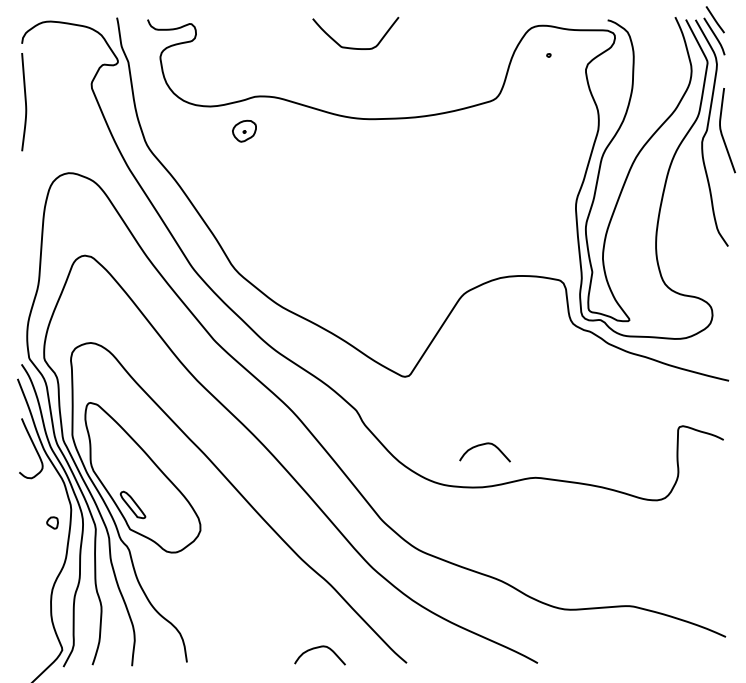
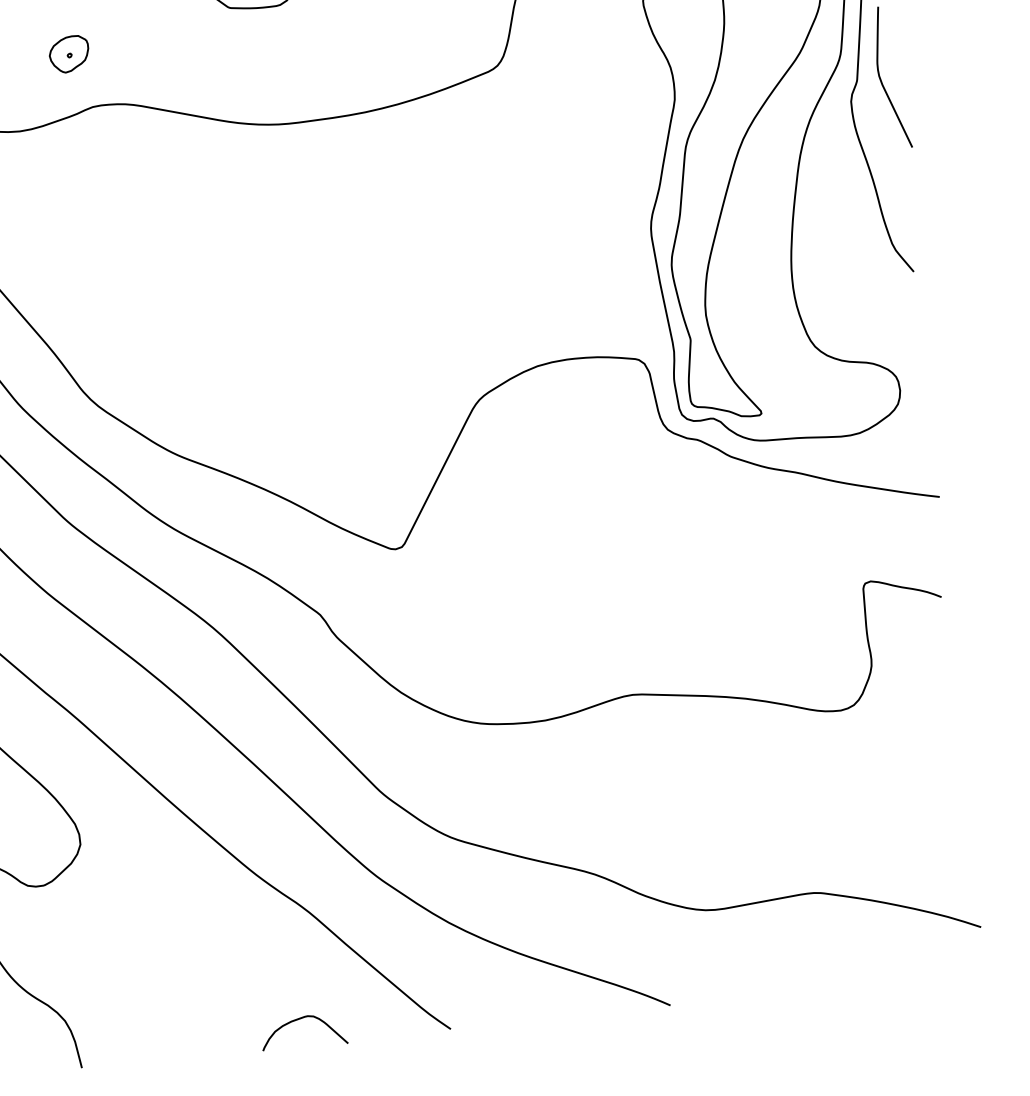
part: (244, 130) -> (69, 53), moved
curve: (483, 445) -> (539, 650), removed

